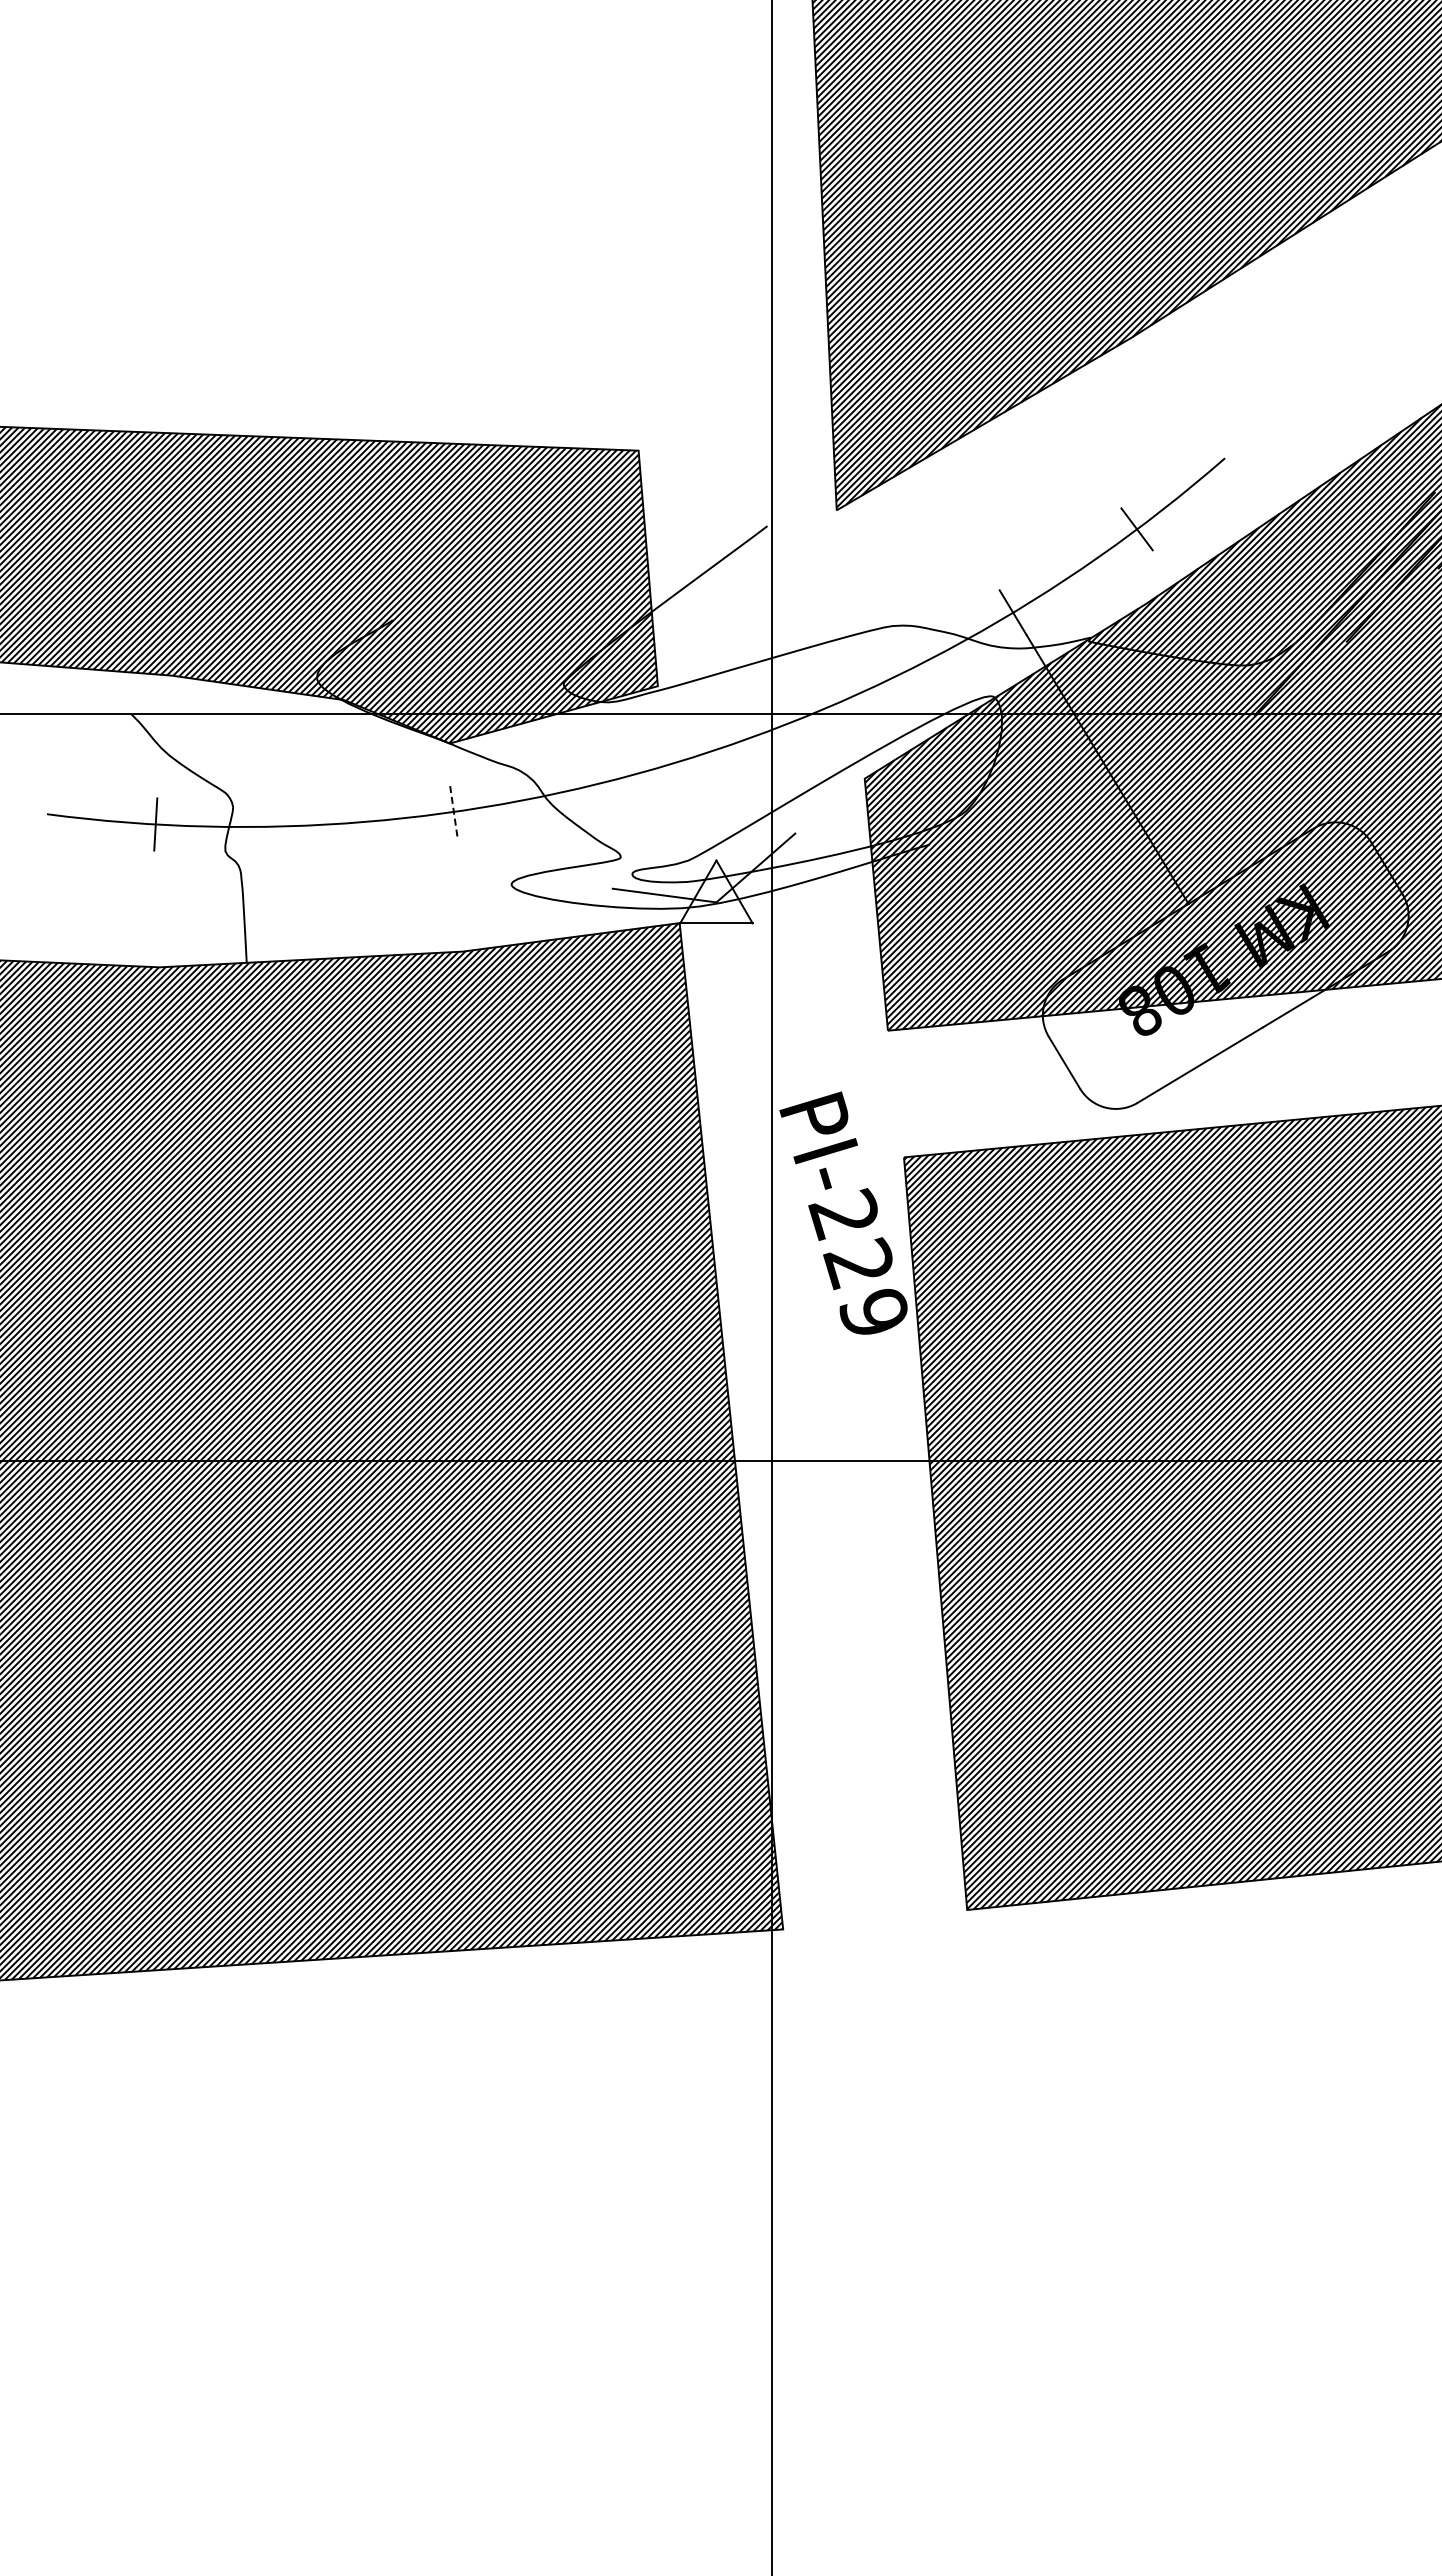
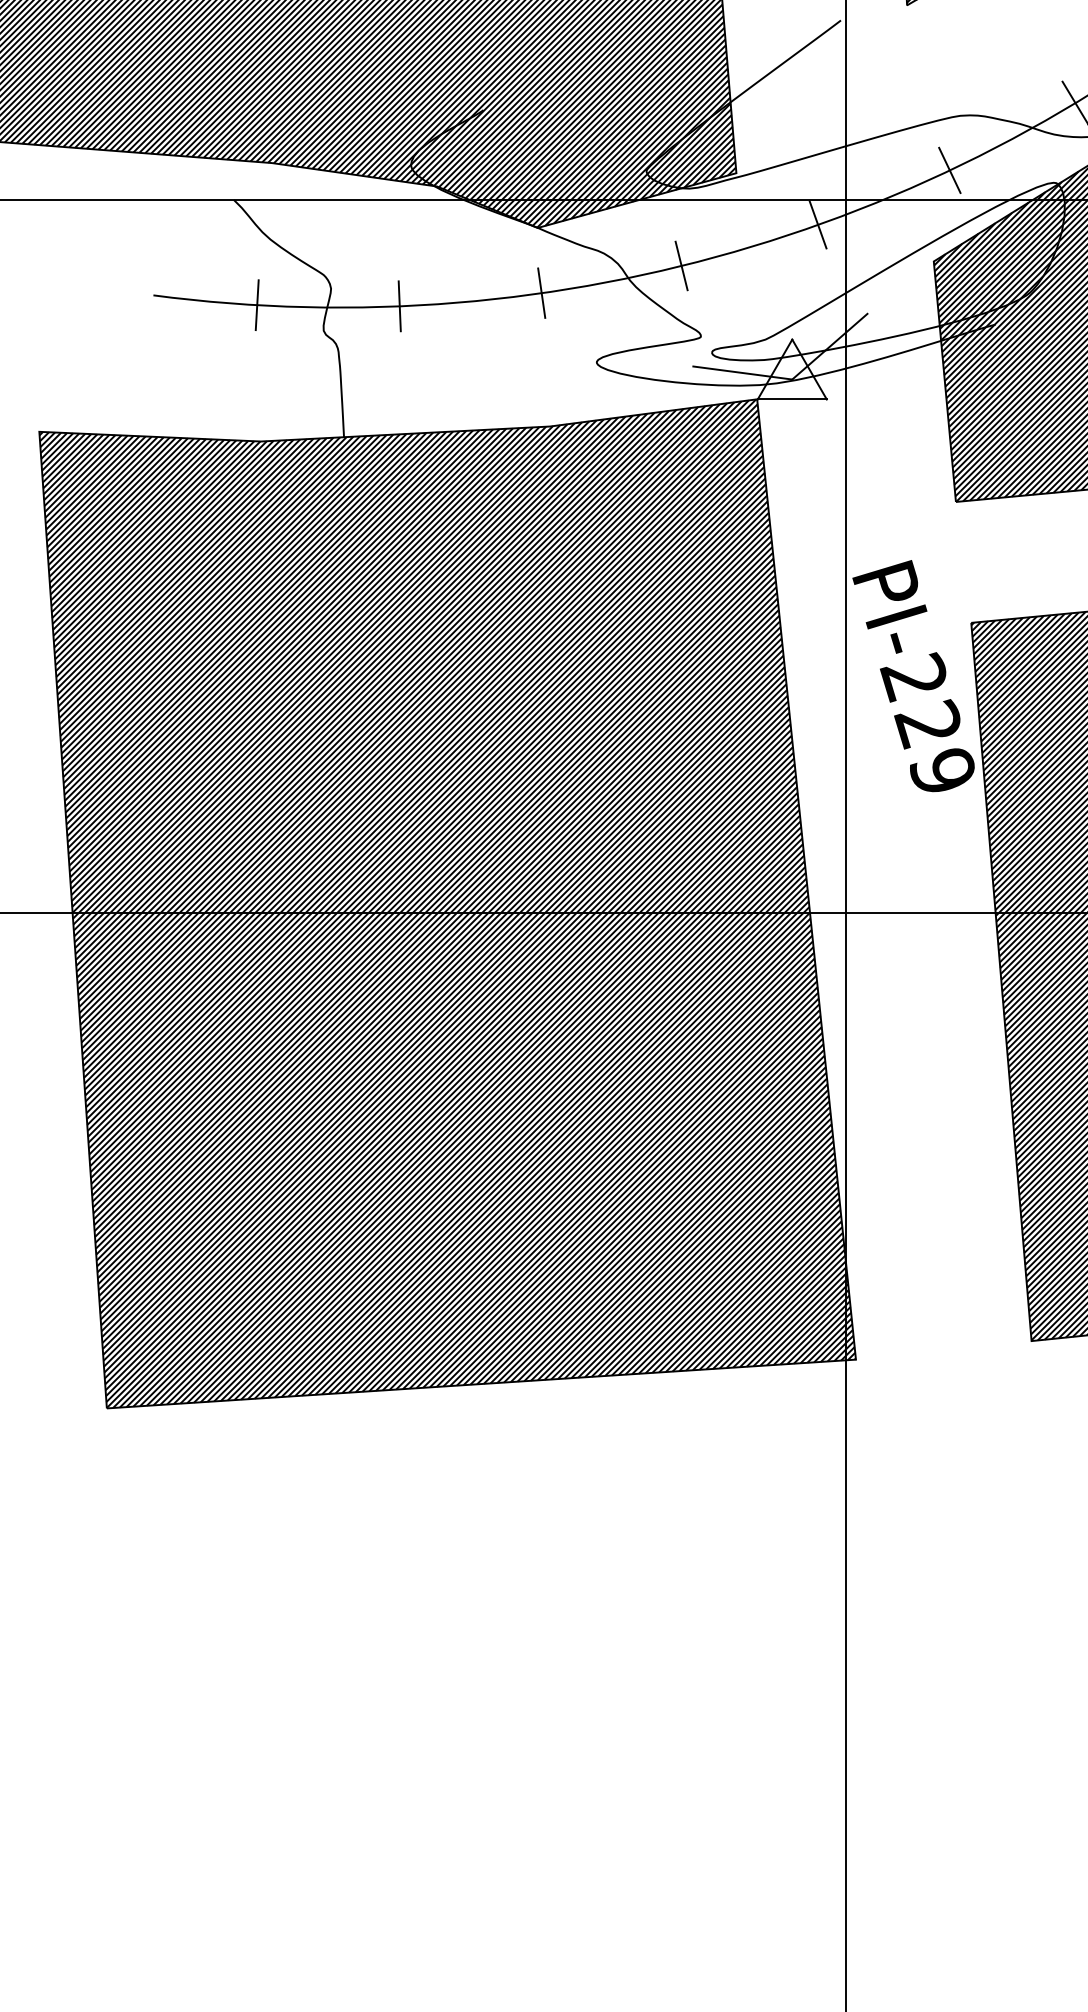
line: (881, 682) -> (949, 169), added
line: (743, 740) -> (818, 225), added
line: (600, 783) -> (681, 266), added
line: (453, 812) -> (541, 293), dashed -> solid
line: (305, 825) -> (400, 306), added

